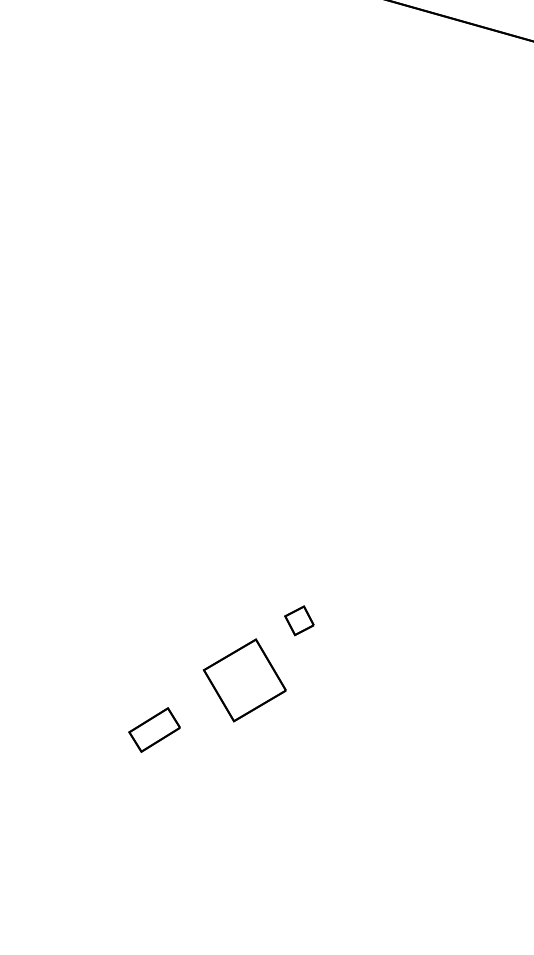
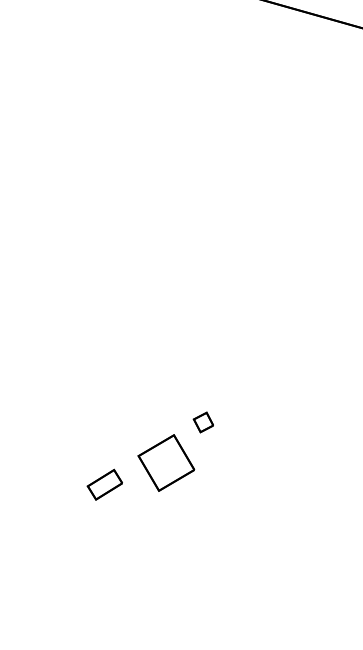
part: (153, 729) -> (104, 484), moved

